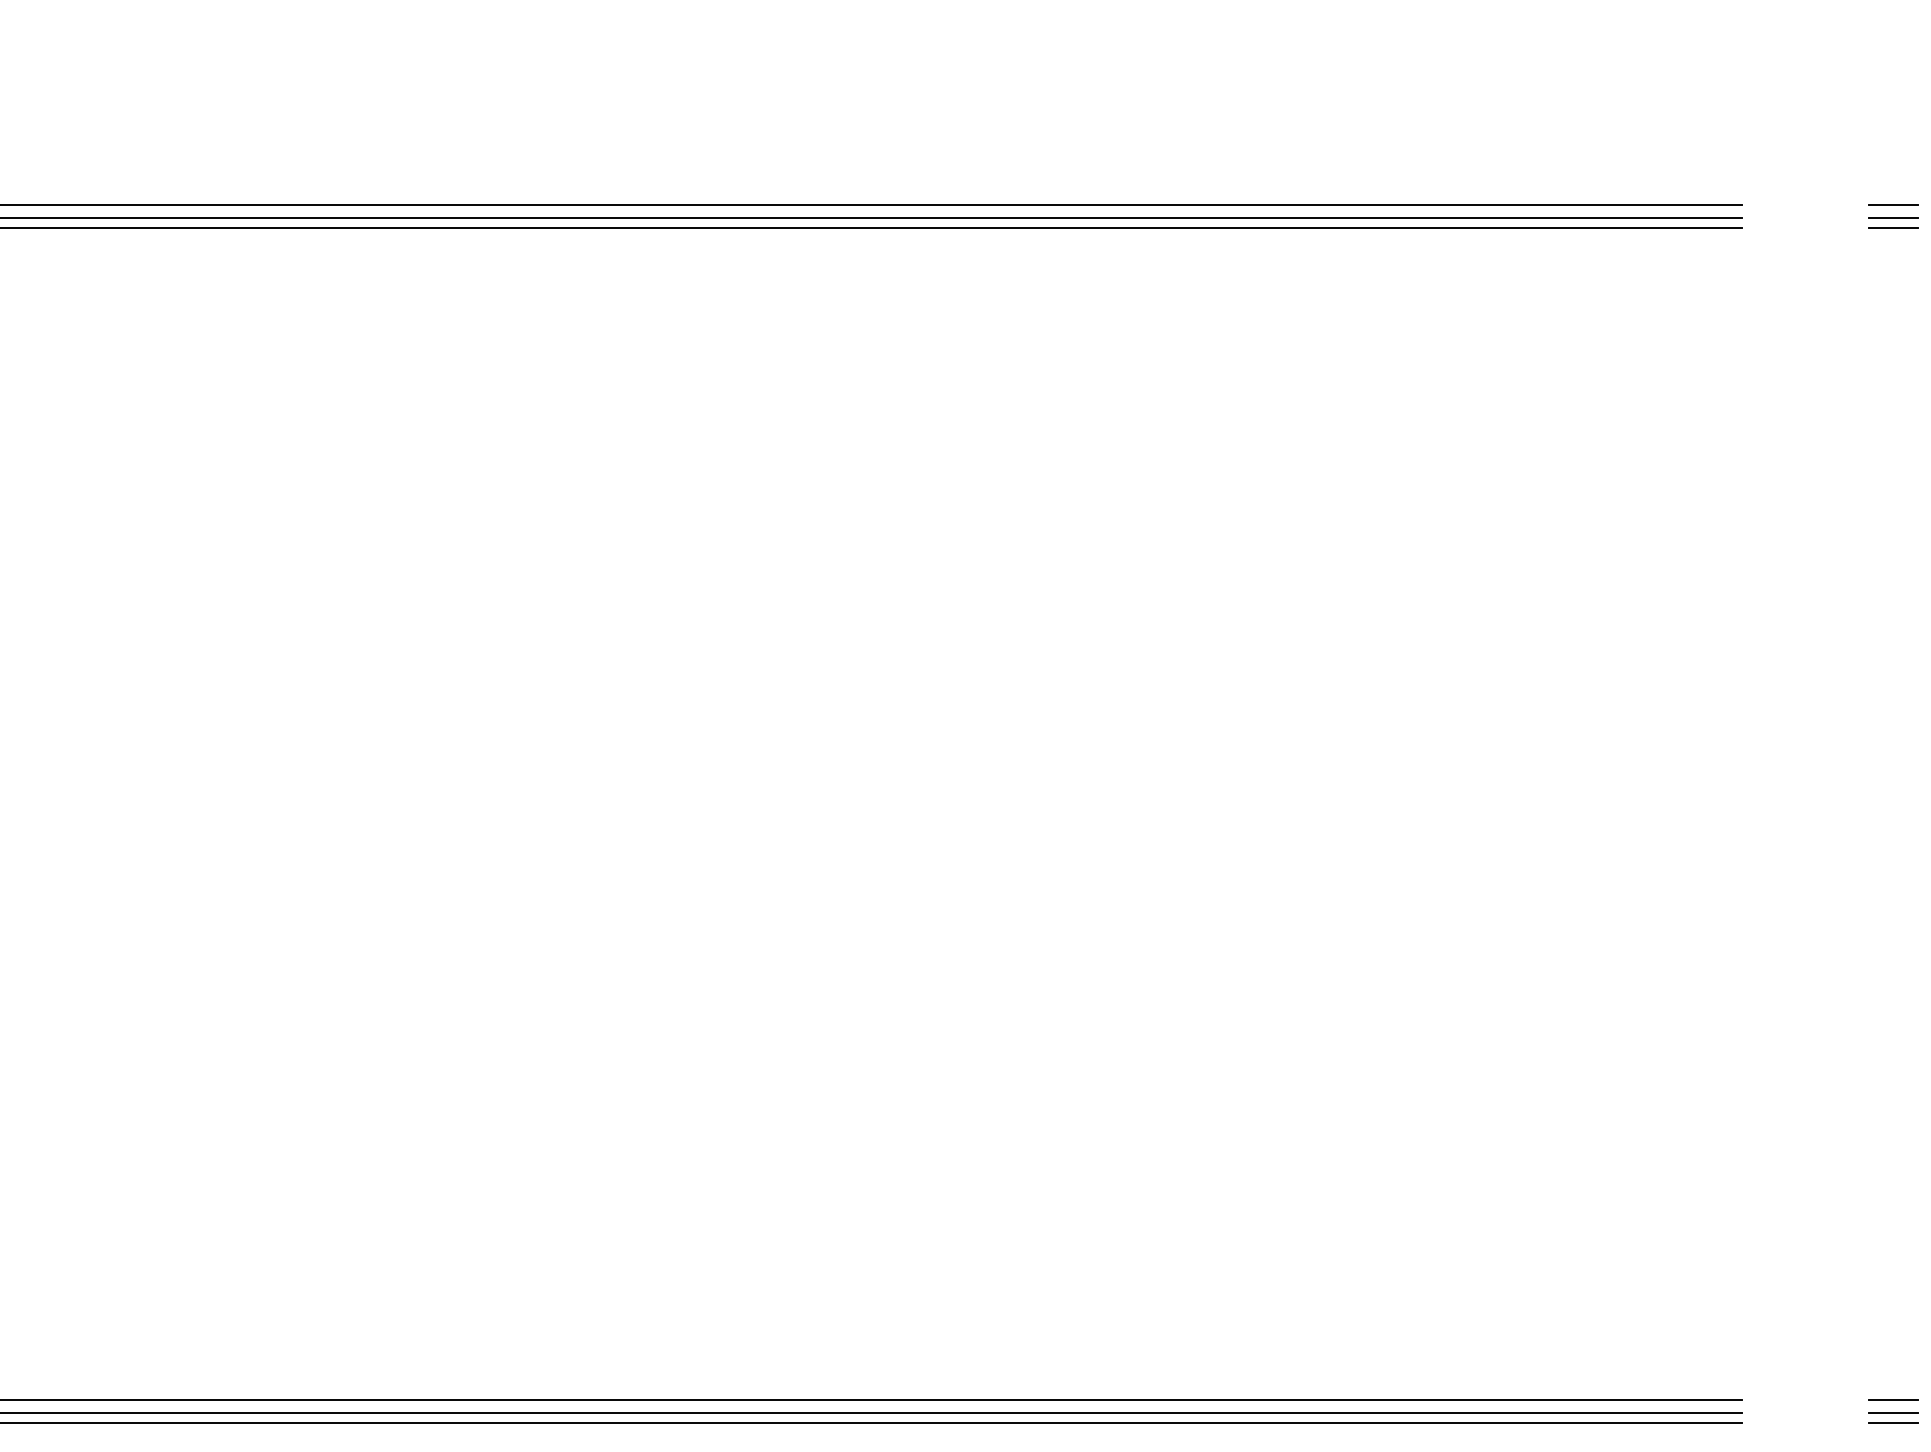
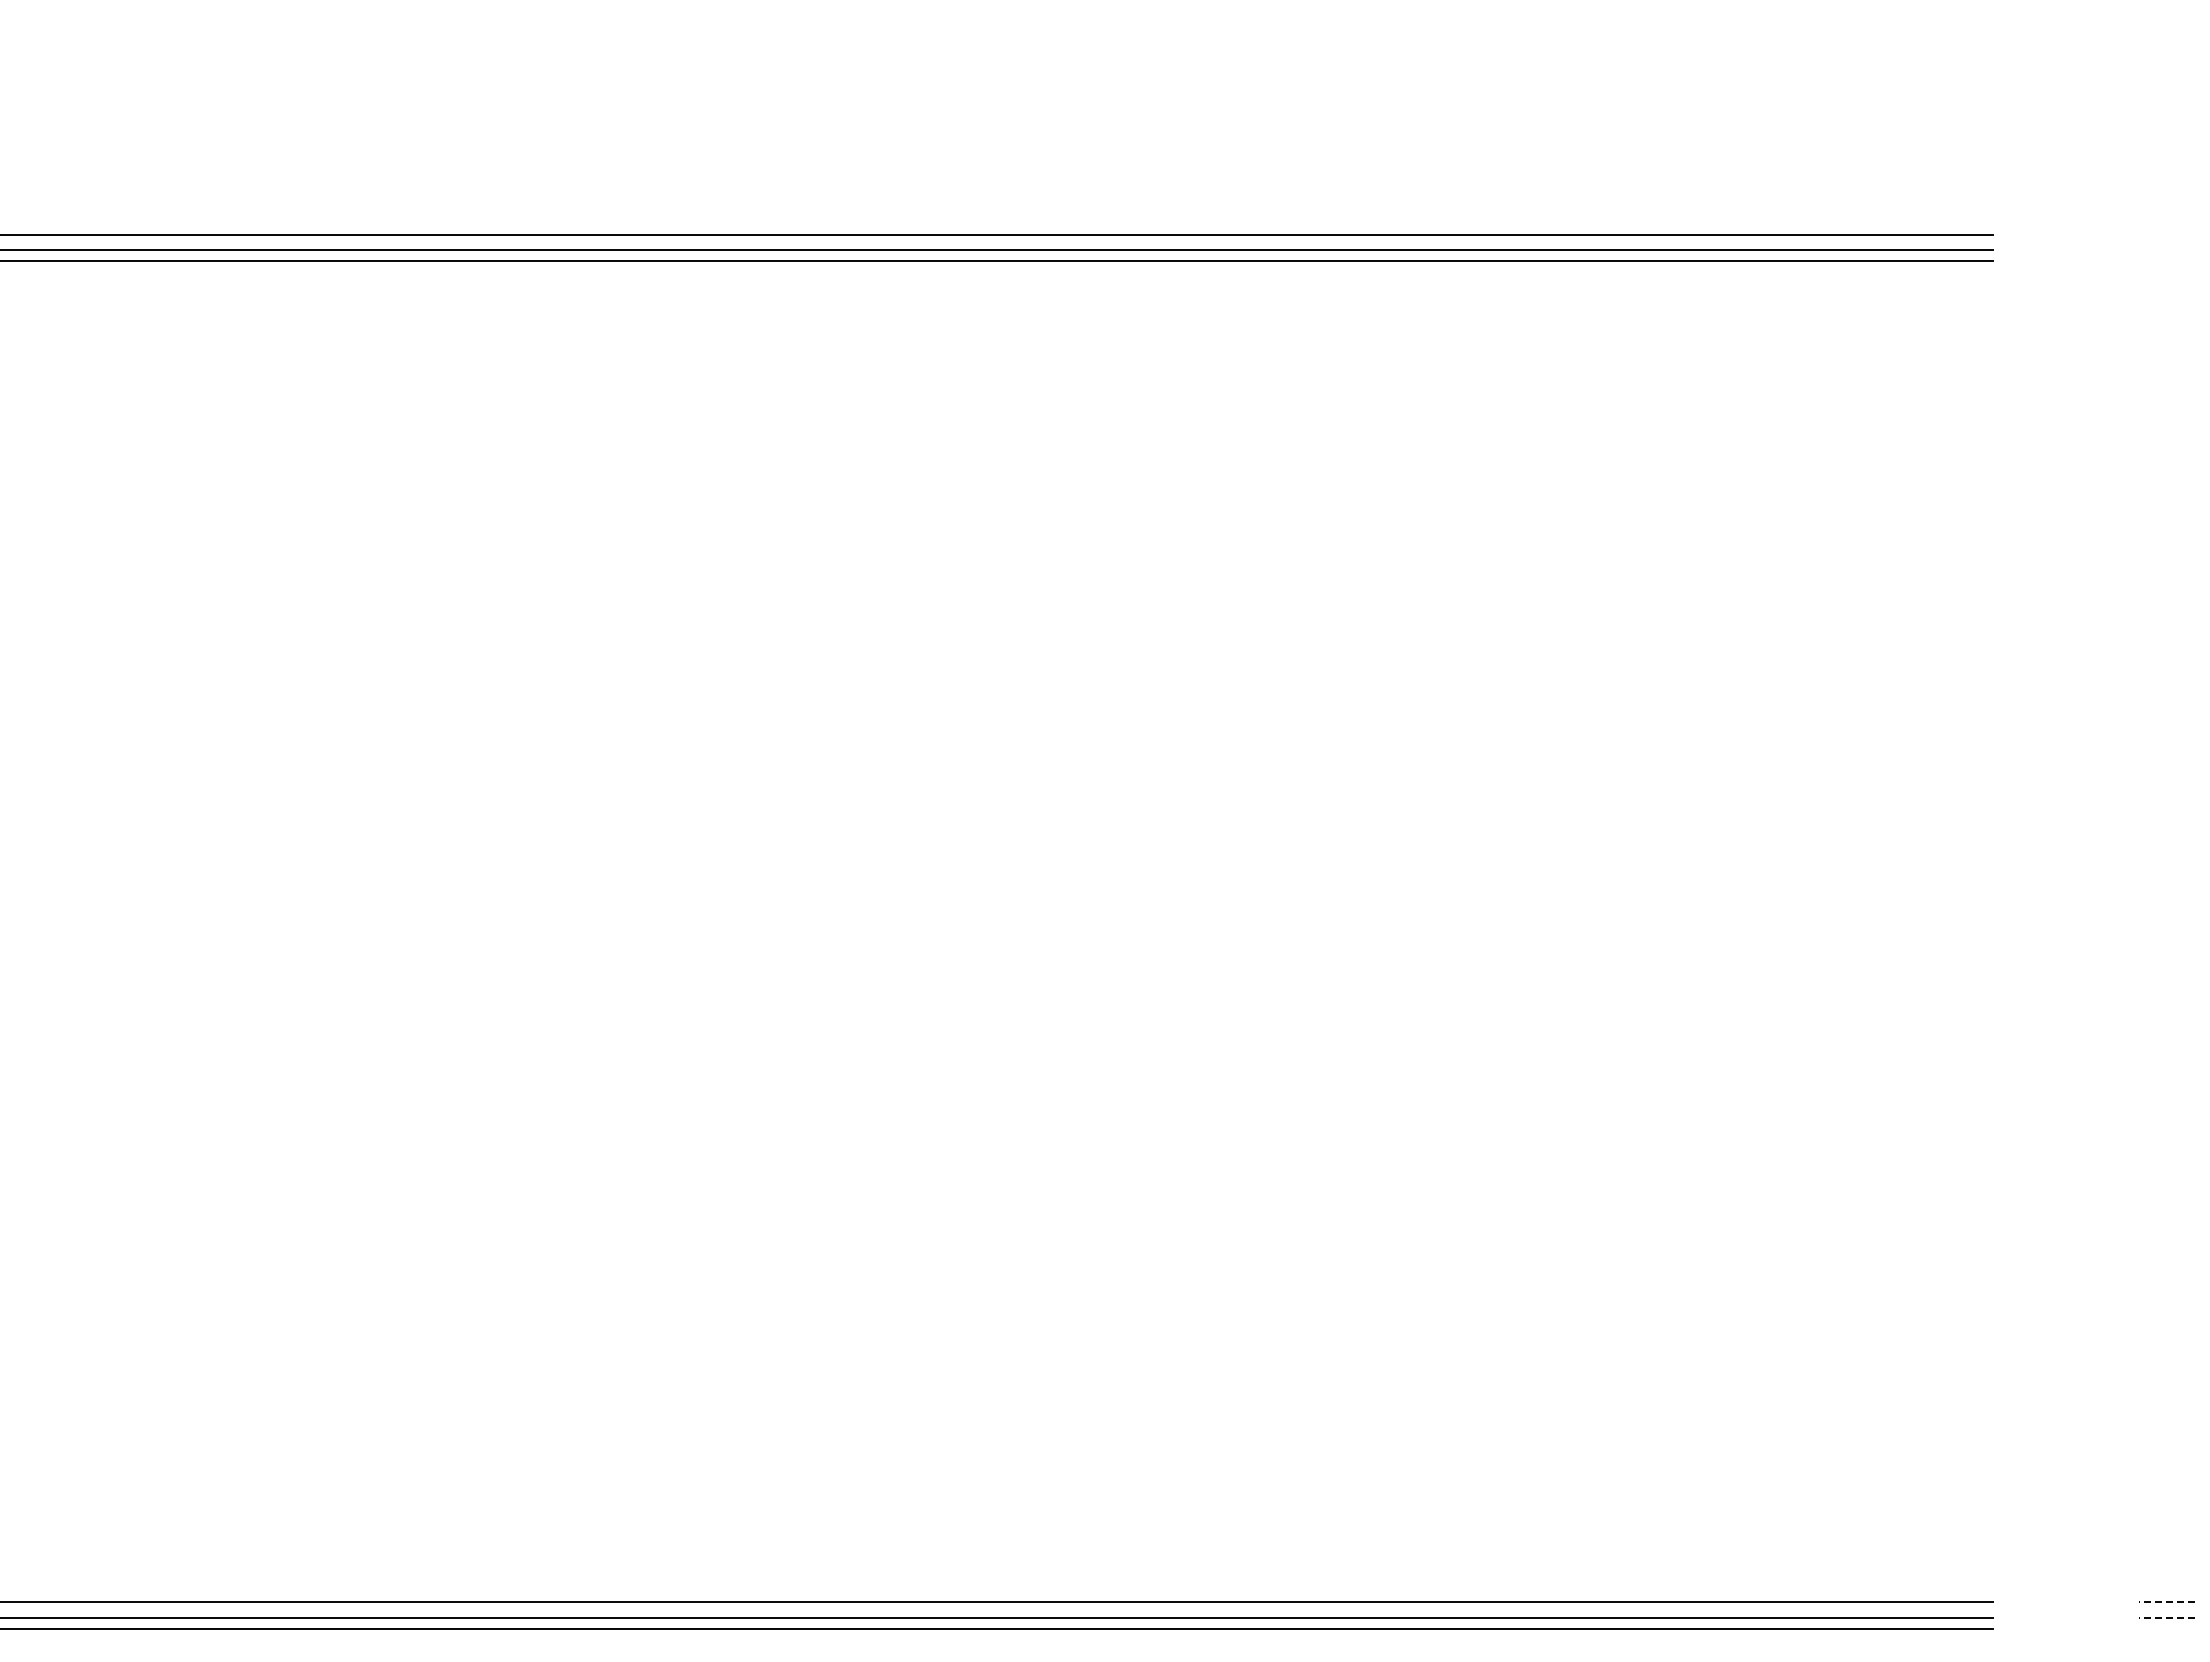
line: (1893, 204) -> (2166, 234), removed
line: (1893, 217) -> (2166, 249), removed
line: (1893, 227) -> (2166, 260), removed
line: (1894, 1400) -> (2167, 1602), solid -> dashed
line: (1894, 1413) -> (2167, 1617), solid -> dashed
line: (1893, 1422) -> (2166, 1628), removed

